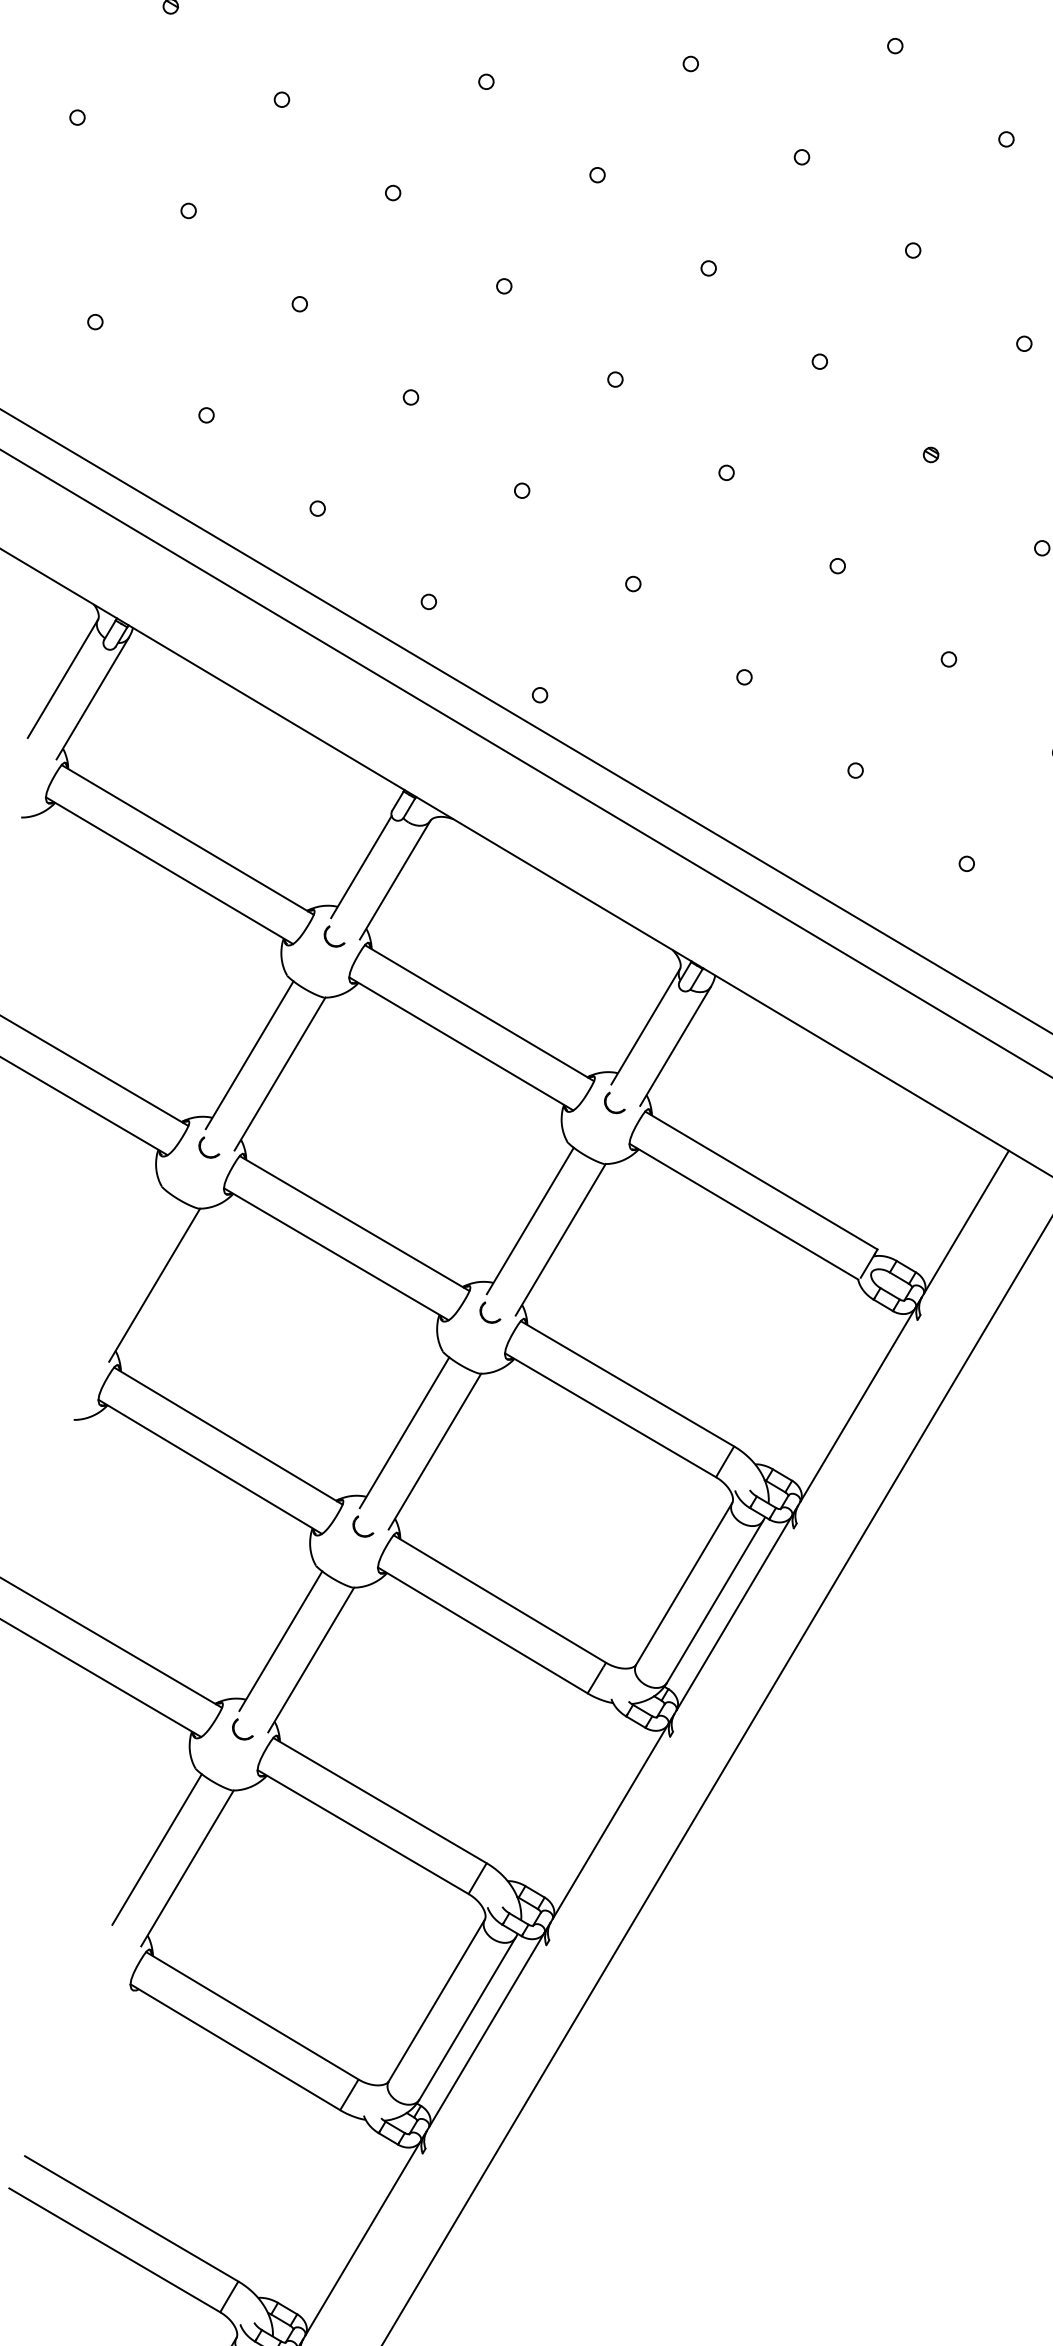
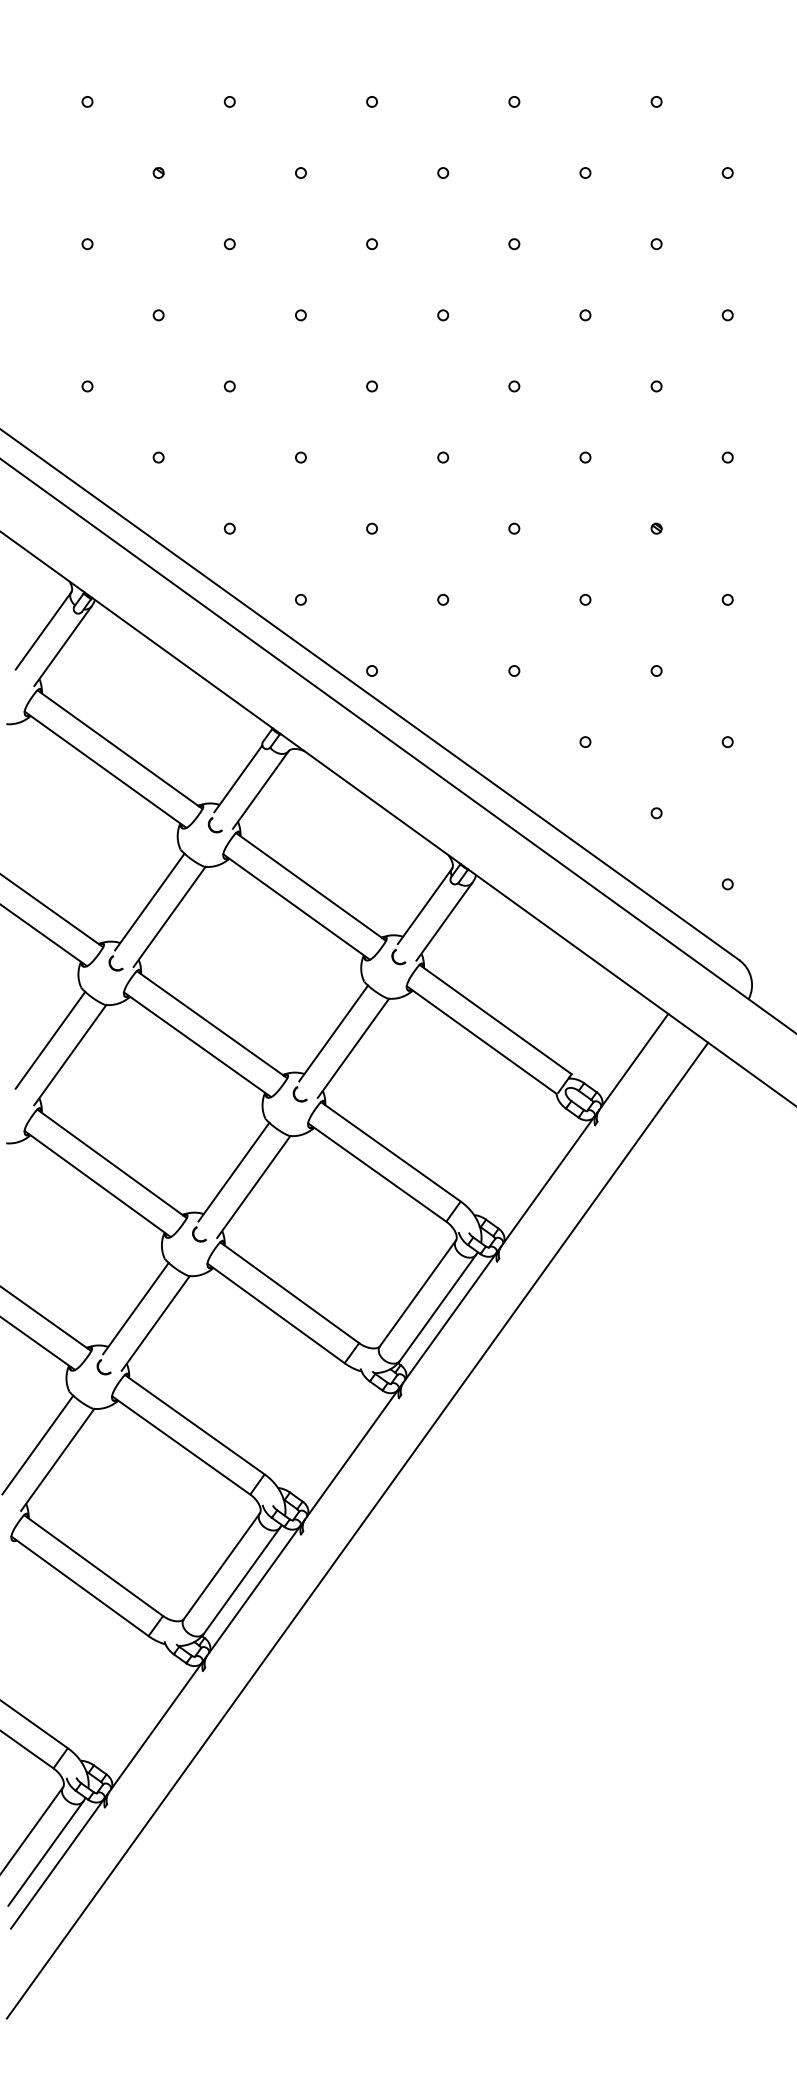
line: (124, 1265) -> (50, 1039), added

